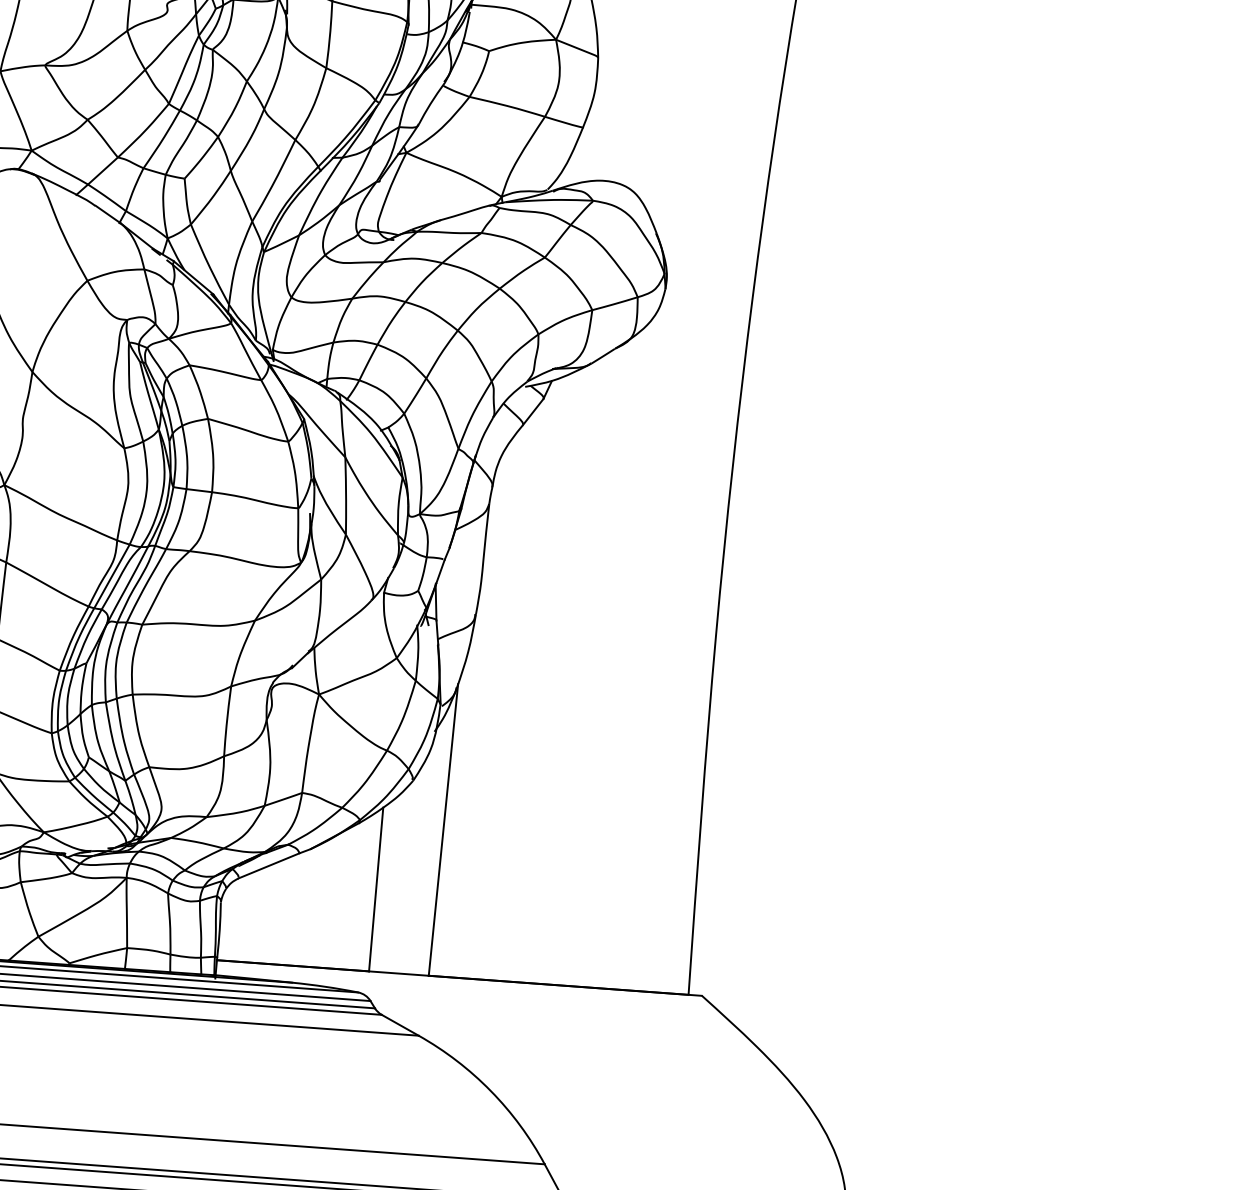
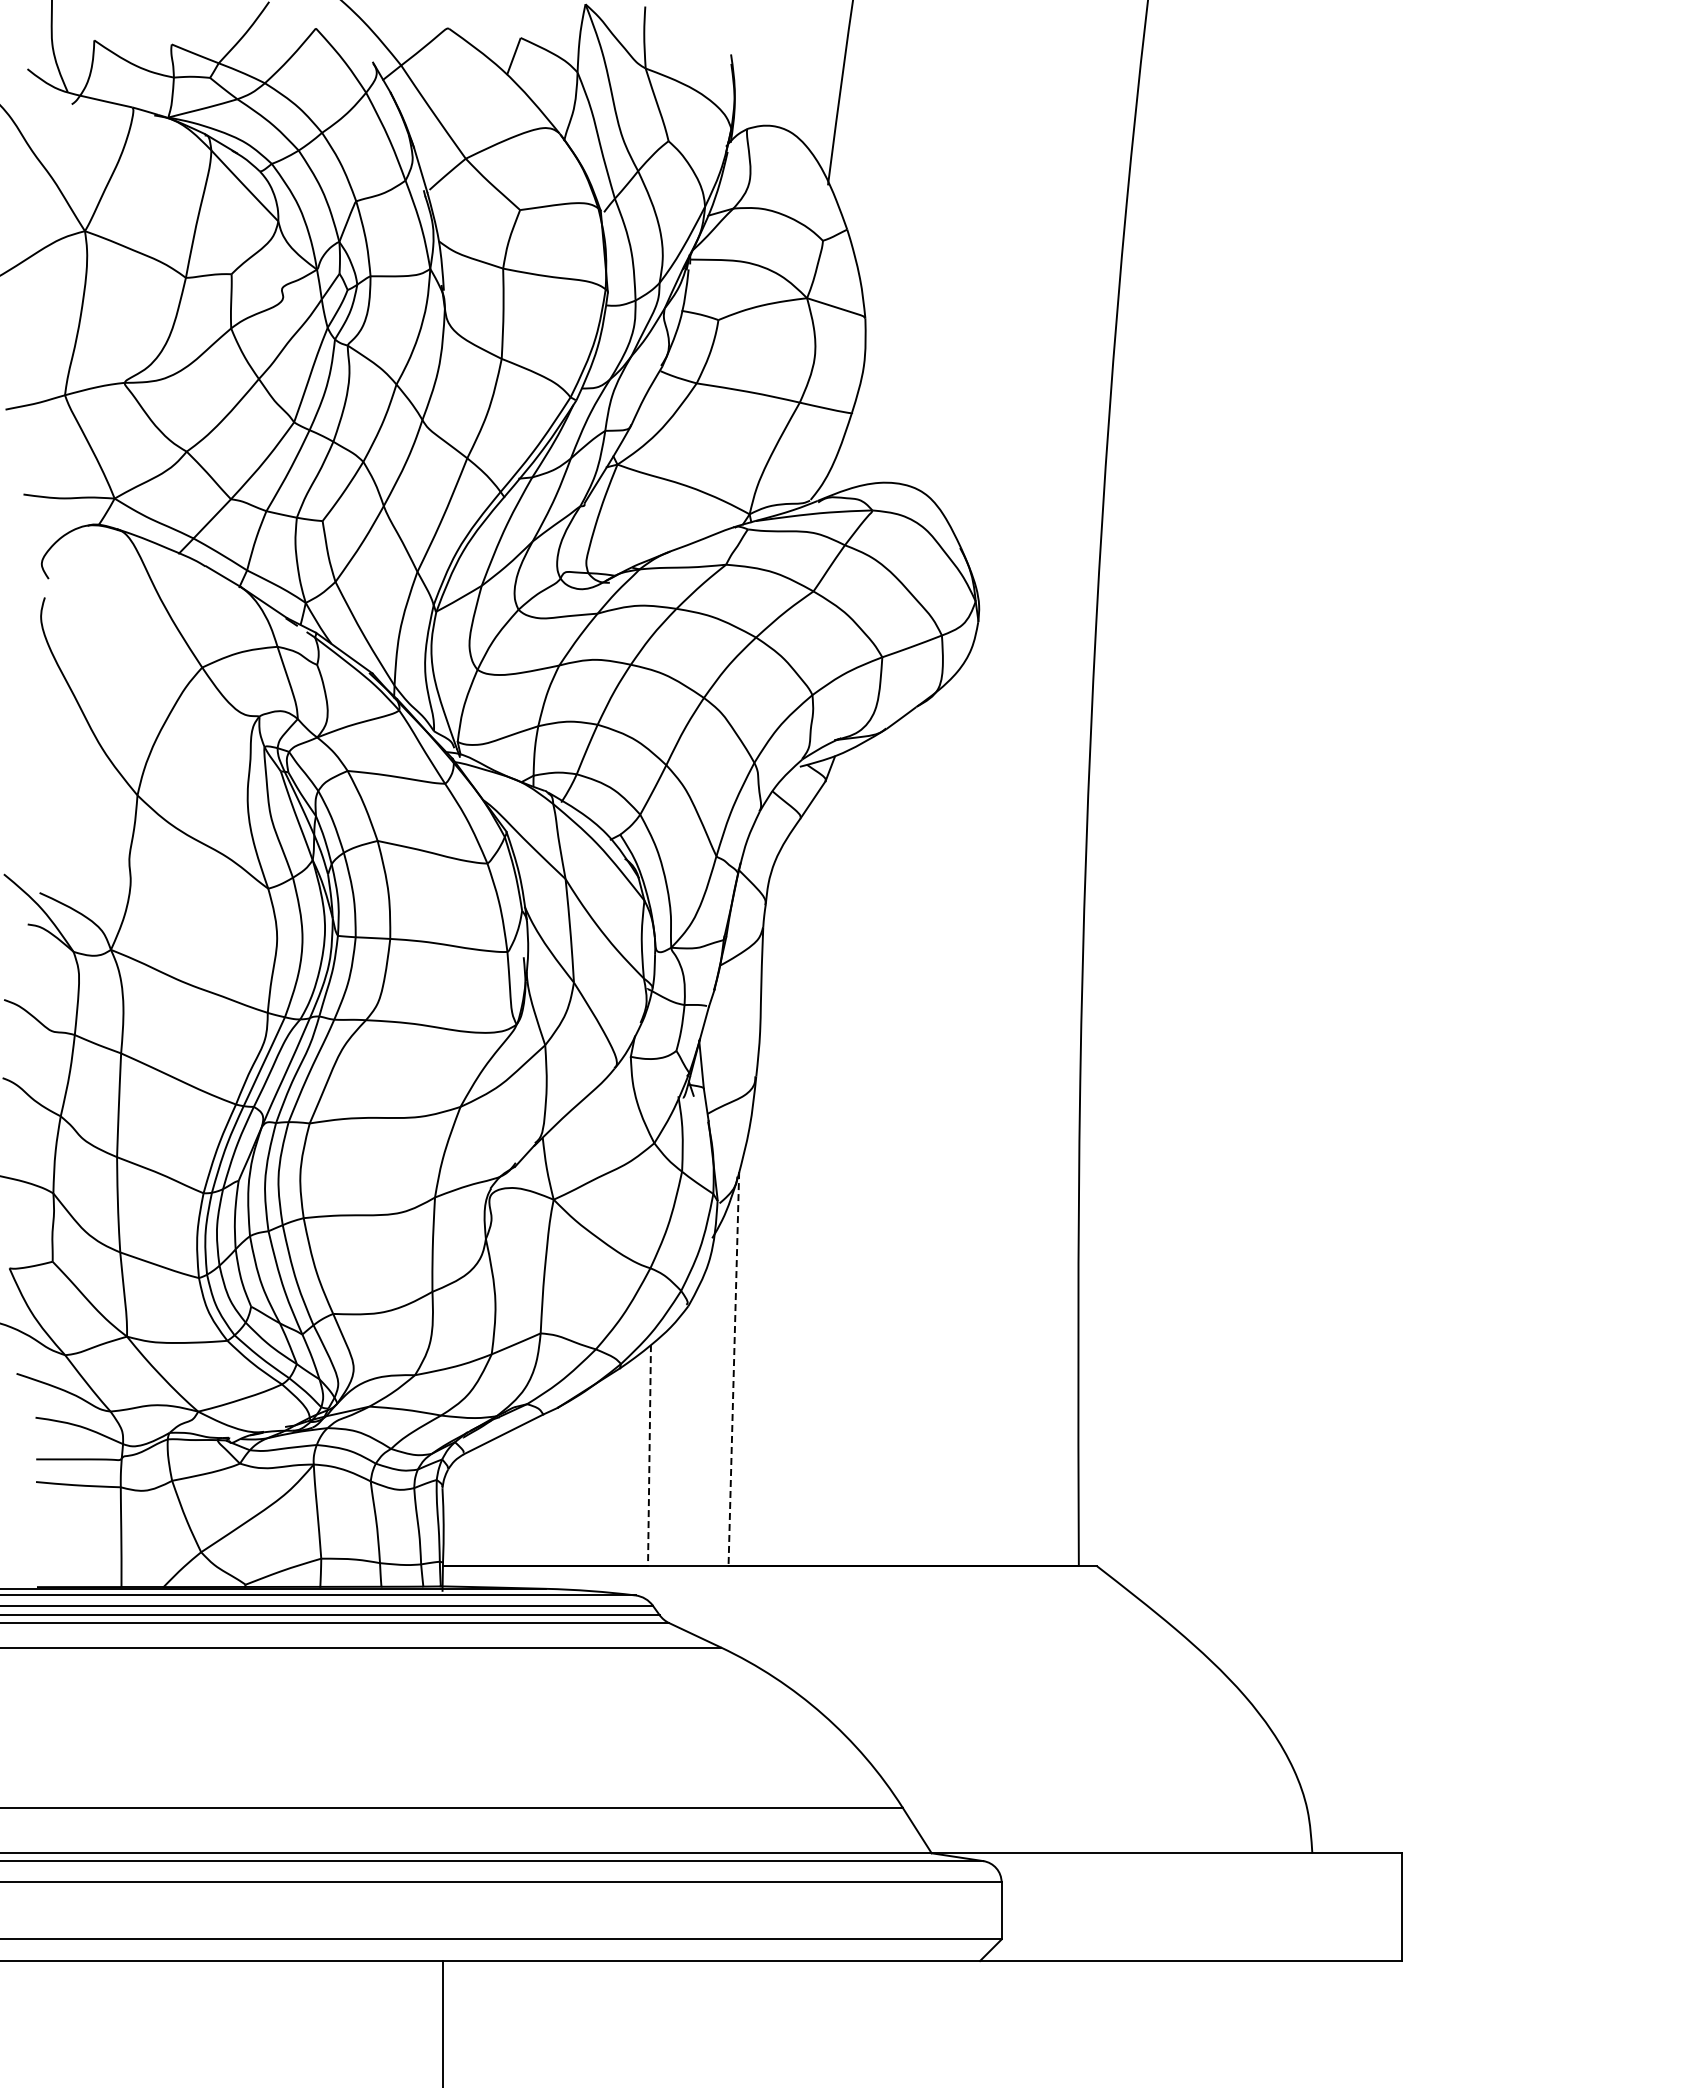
line: (443, 830) -> (733, 1369), solid -> dashed
line: (376, 889) -> (649, 1455), solid -> dashed

